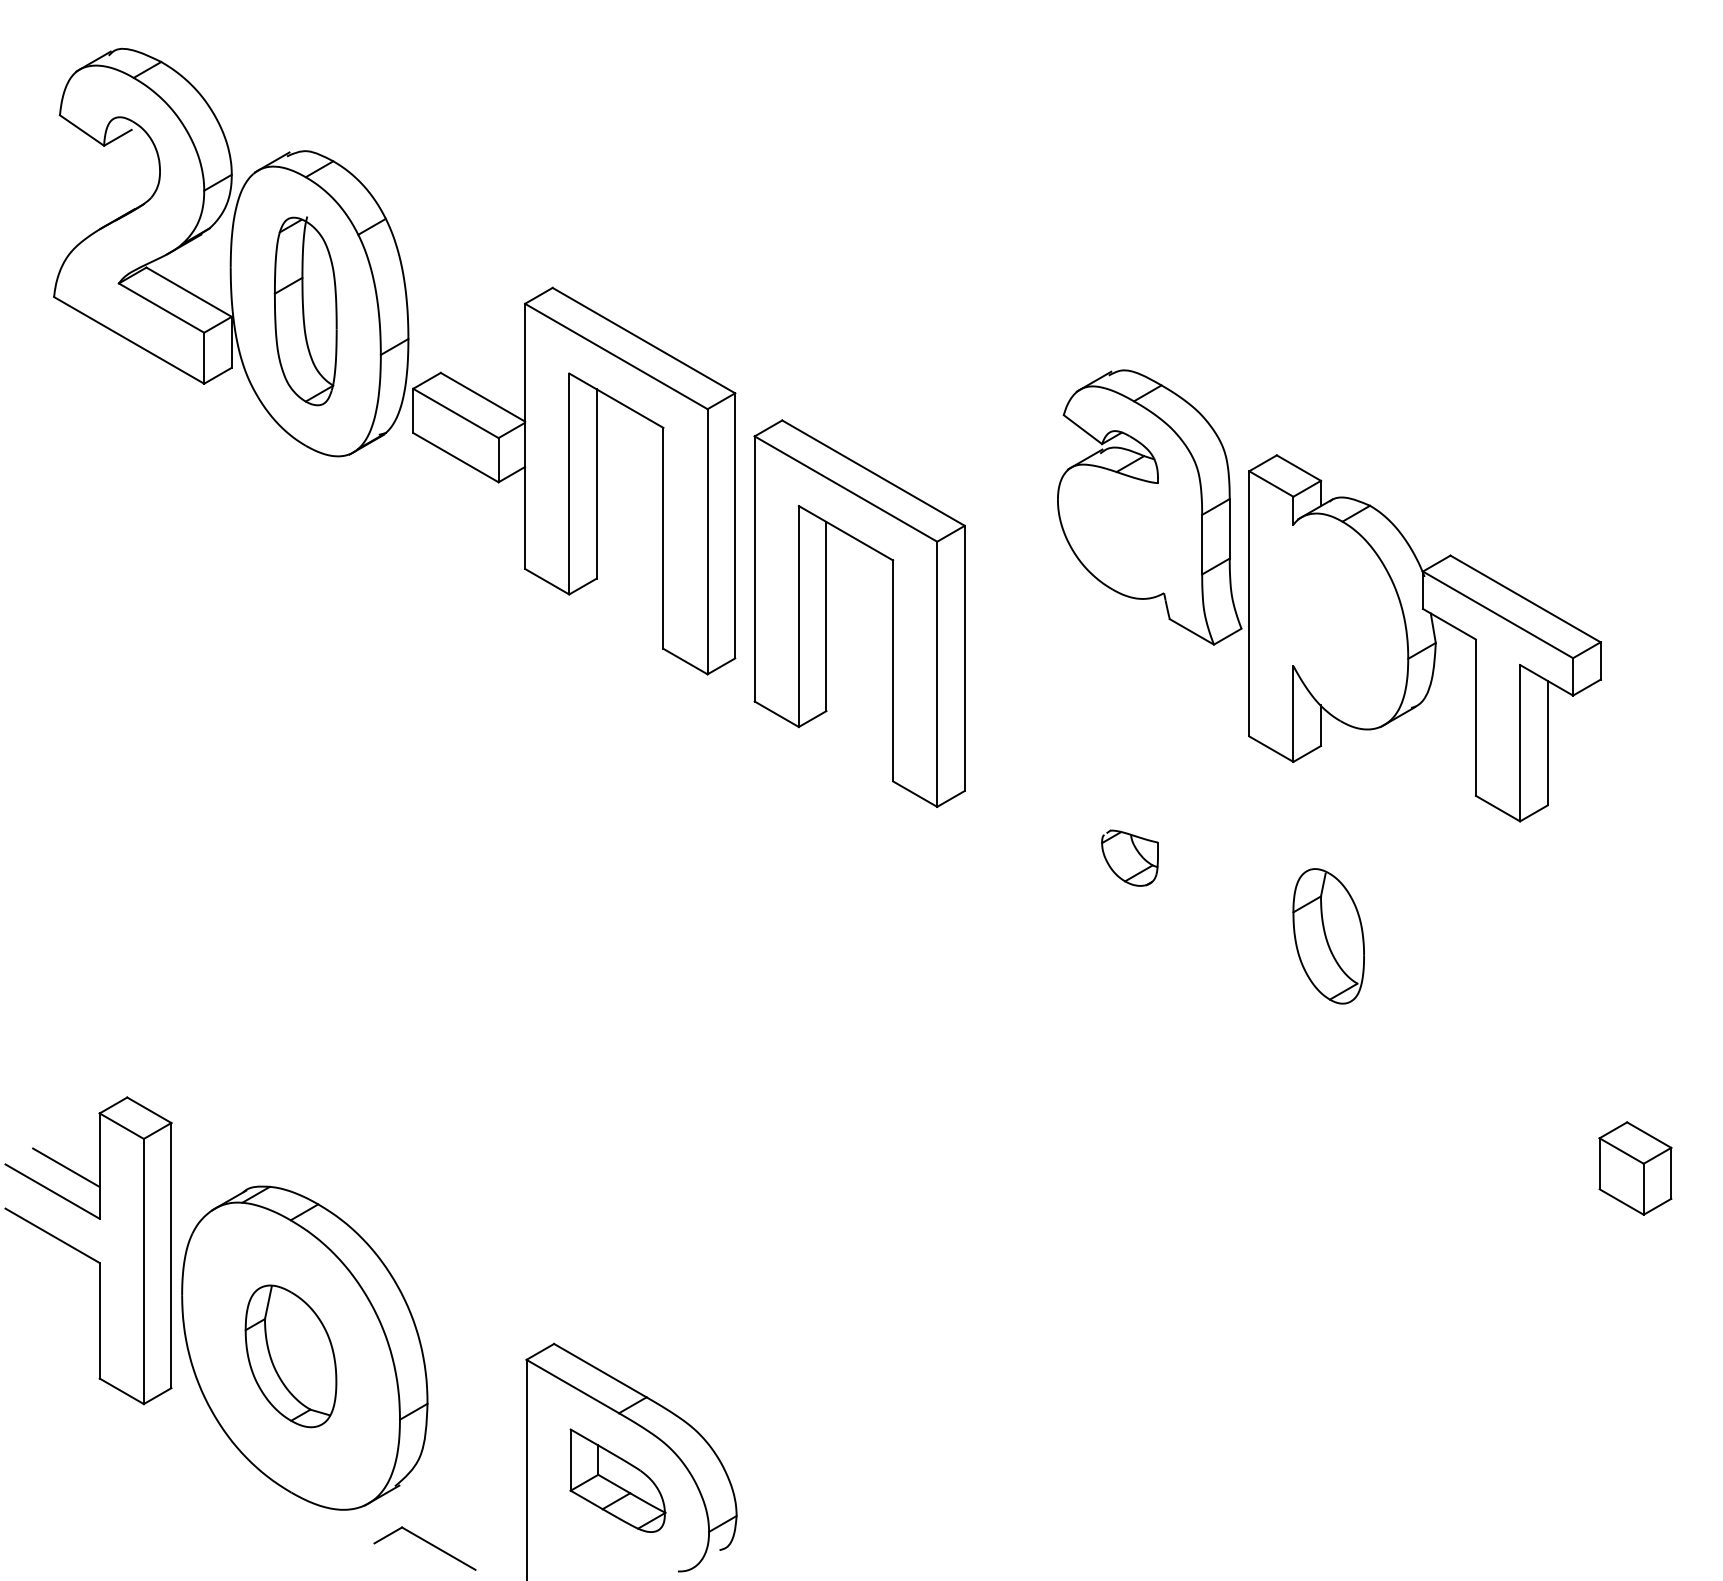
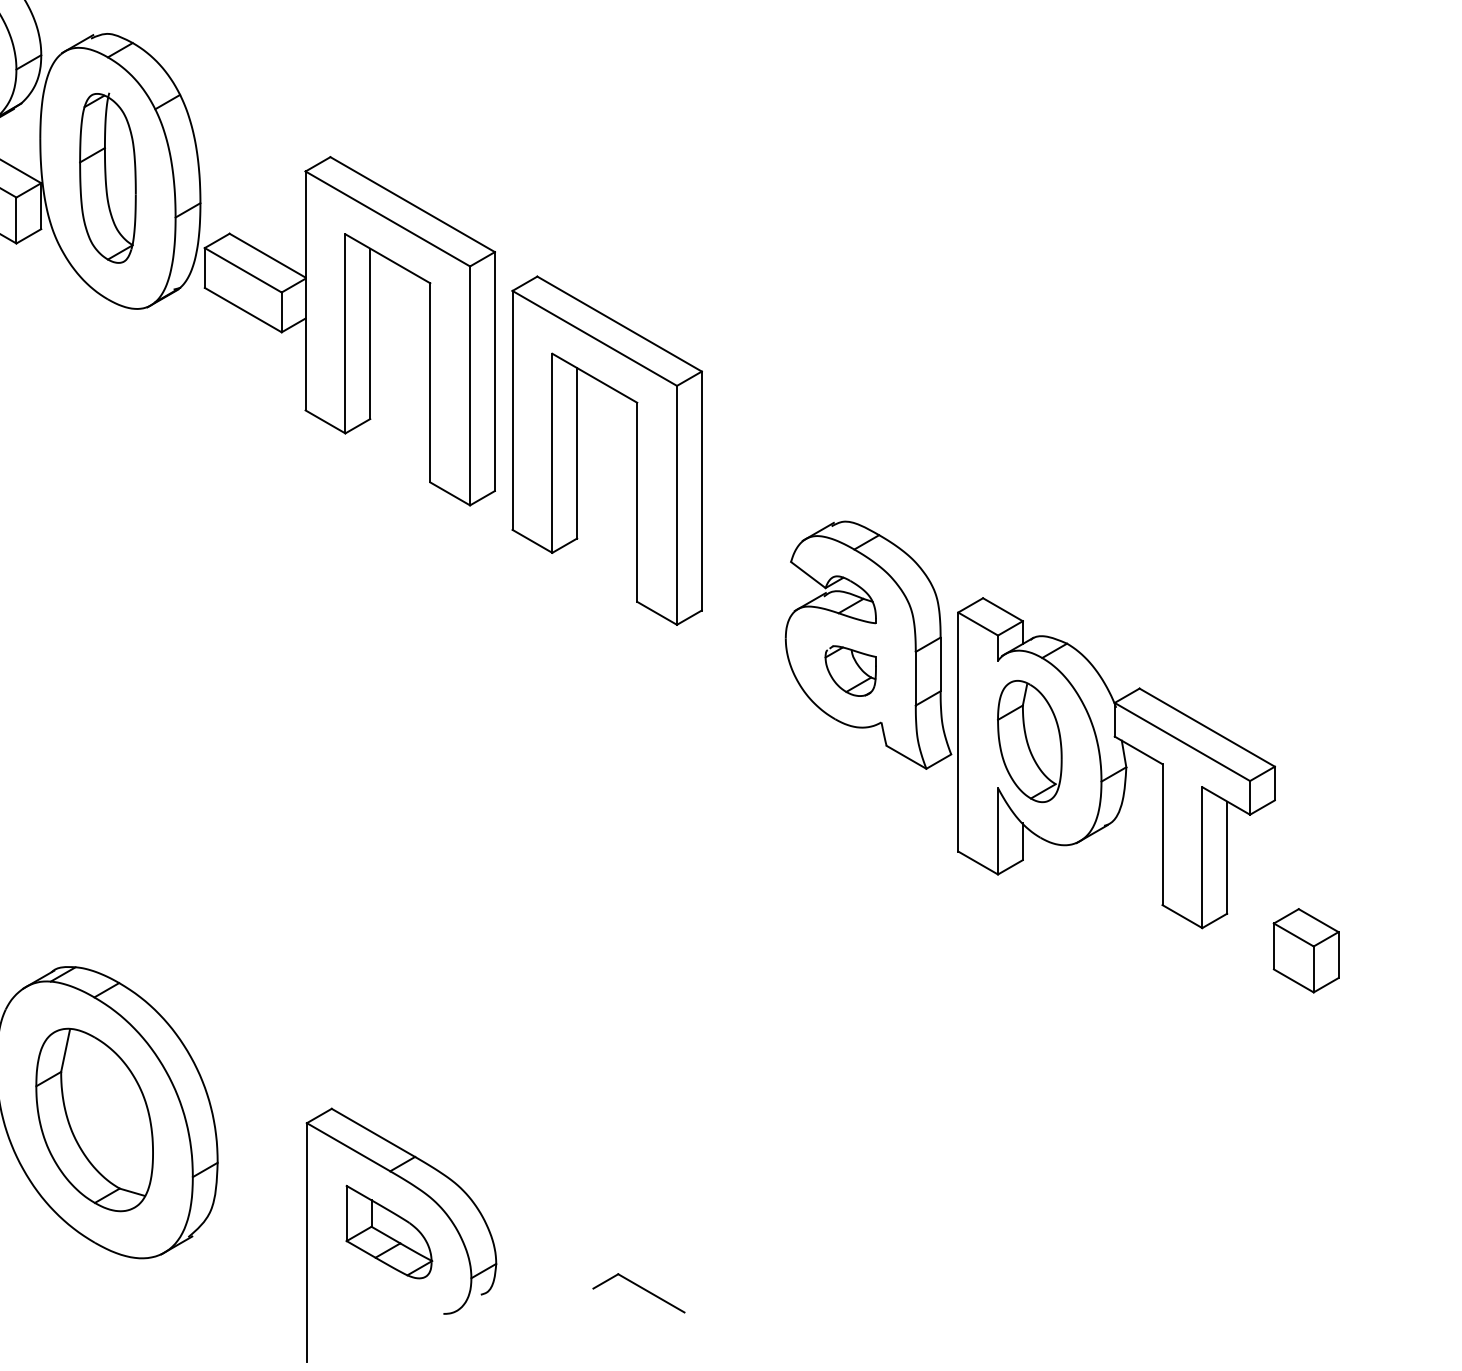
part: (1329, 595) -> (1030, 724), moved
part: (290, 1356) -> (94, 1120), size x1.43
part: (424, 1548) -> (638, 1293), moved

